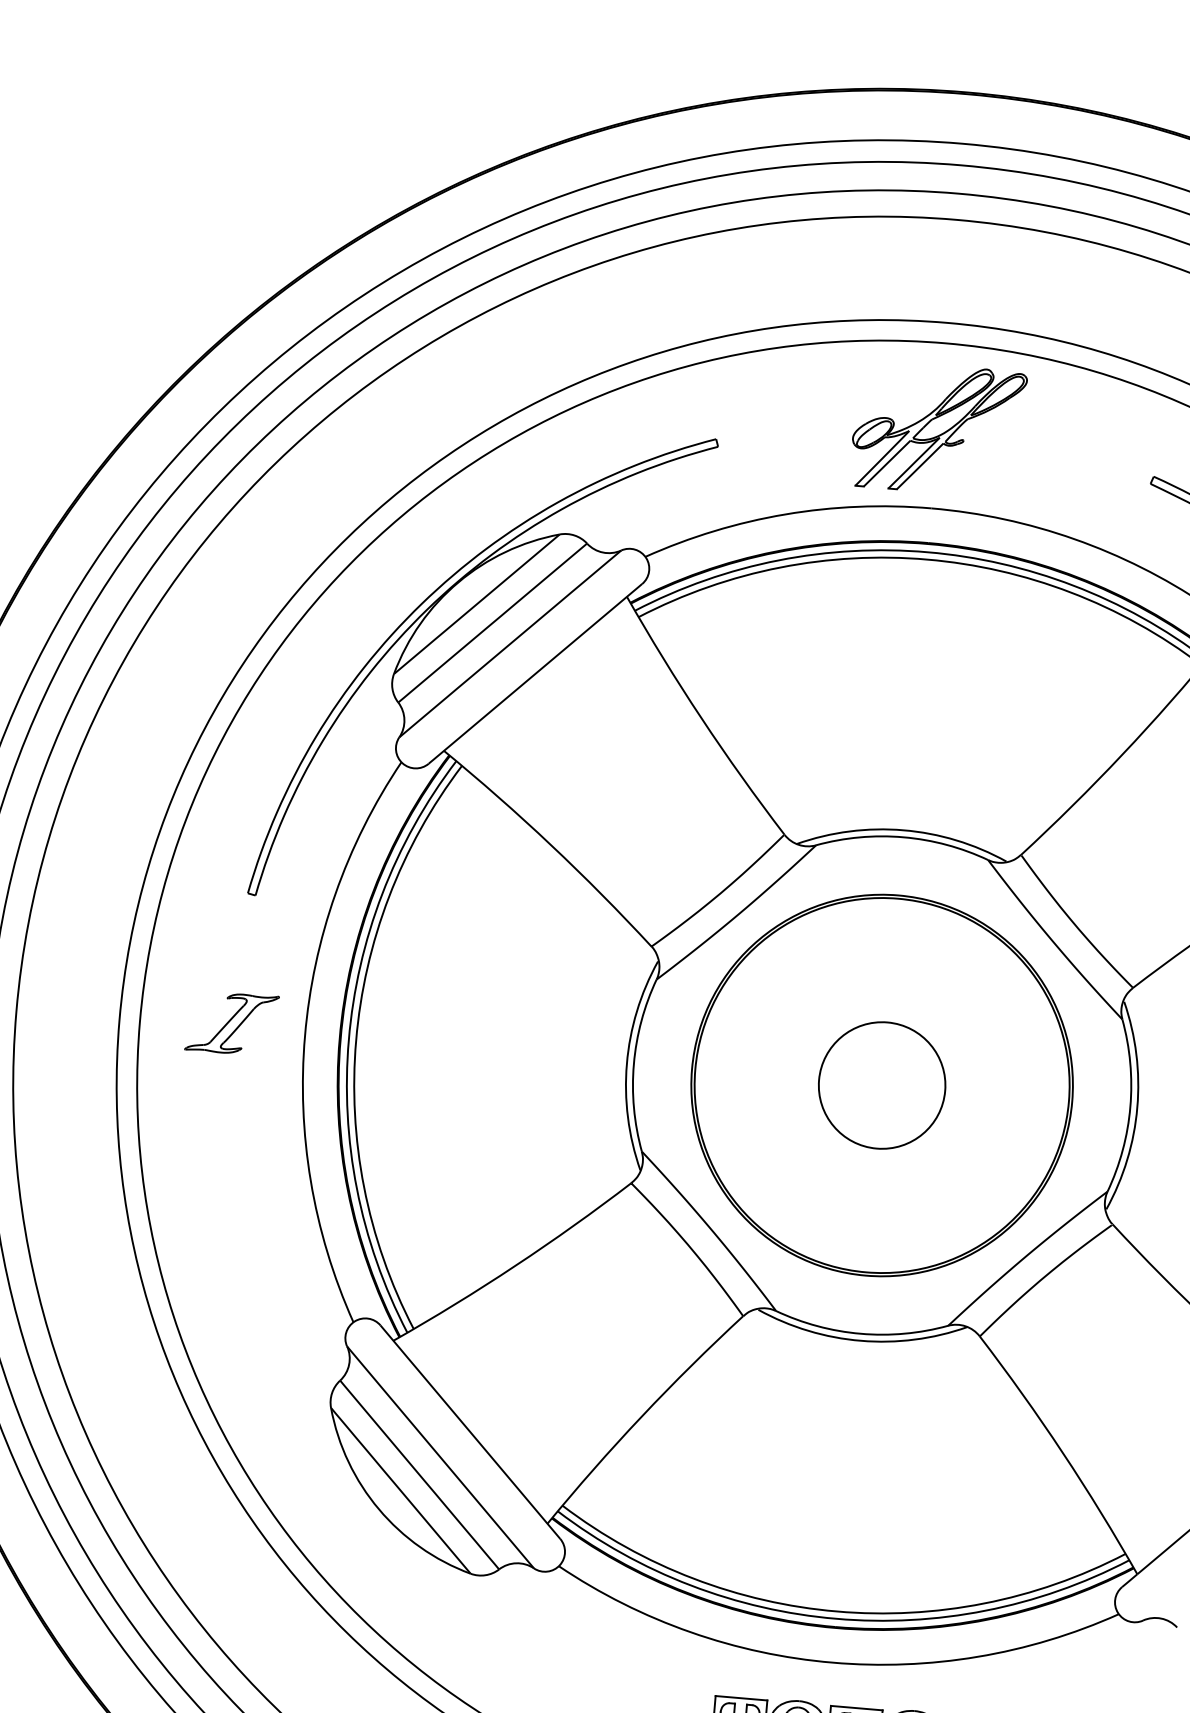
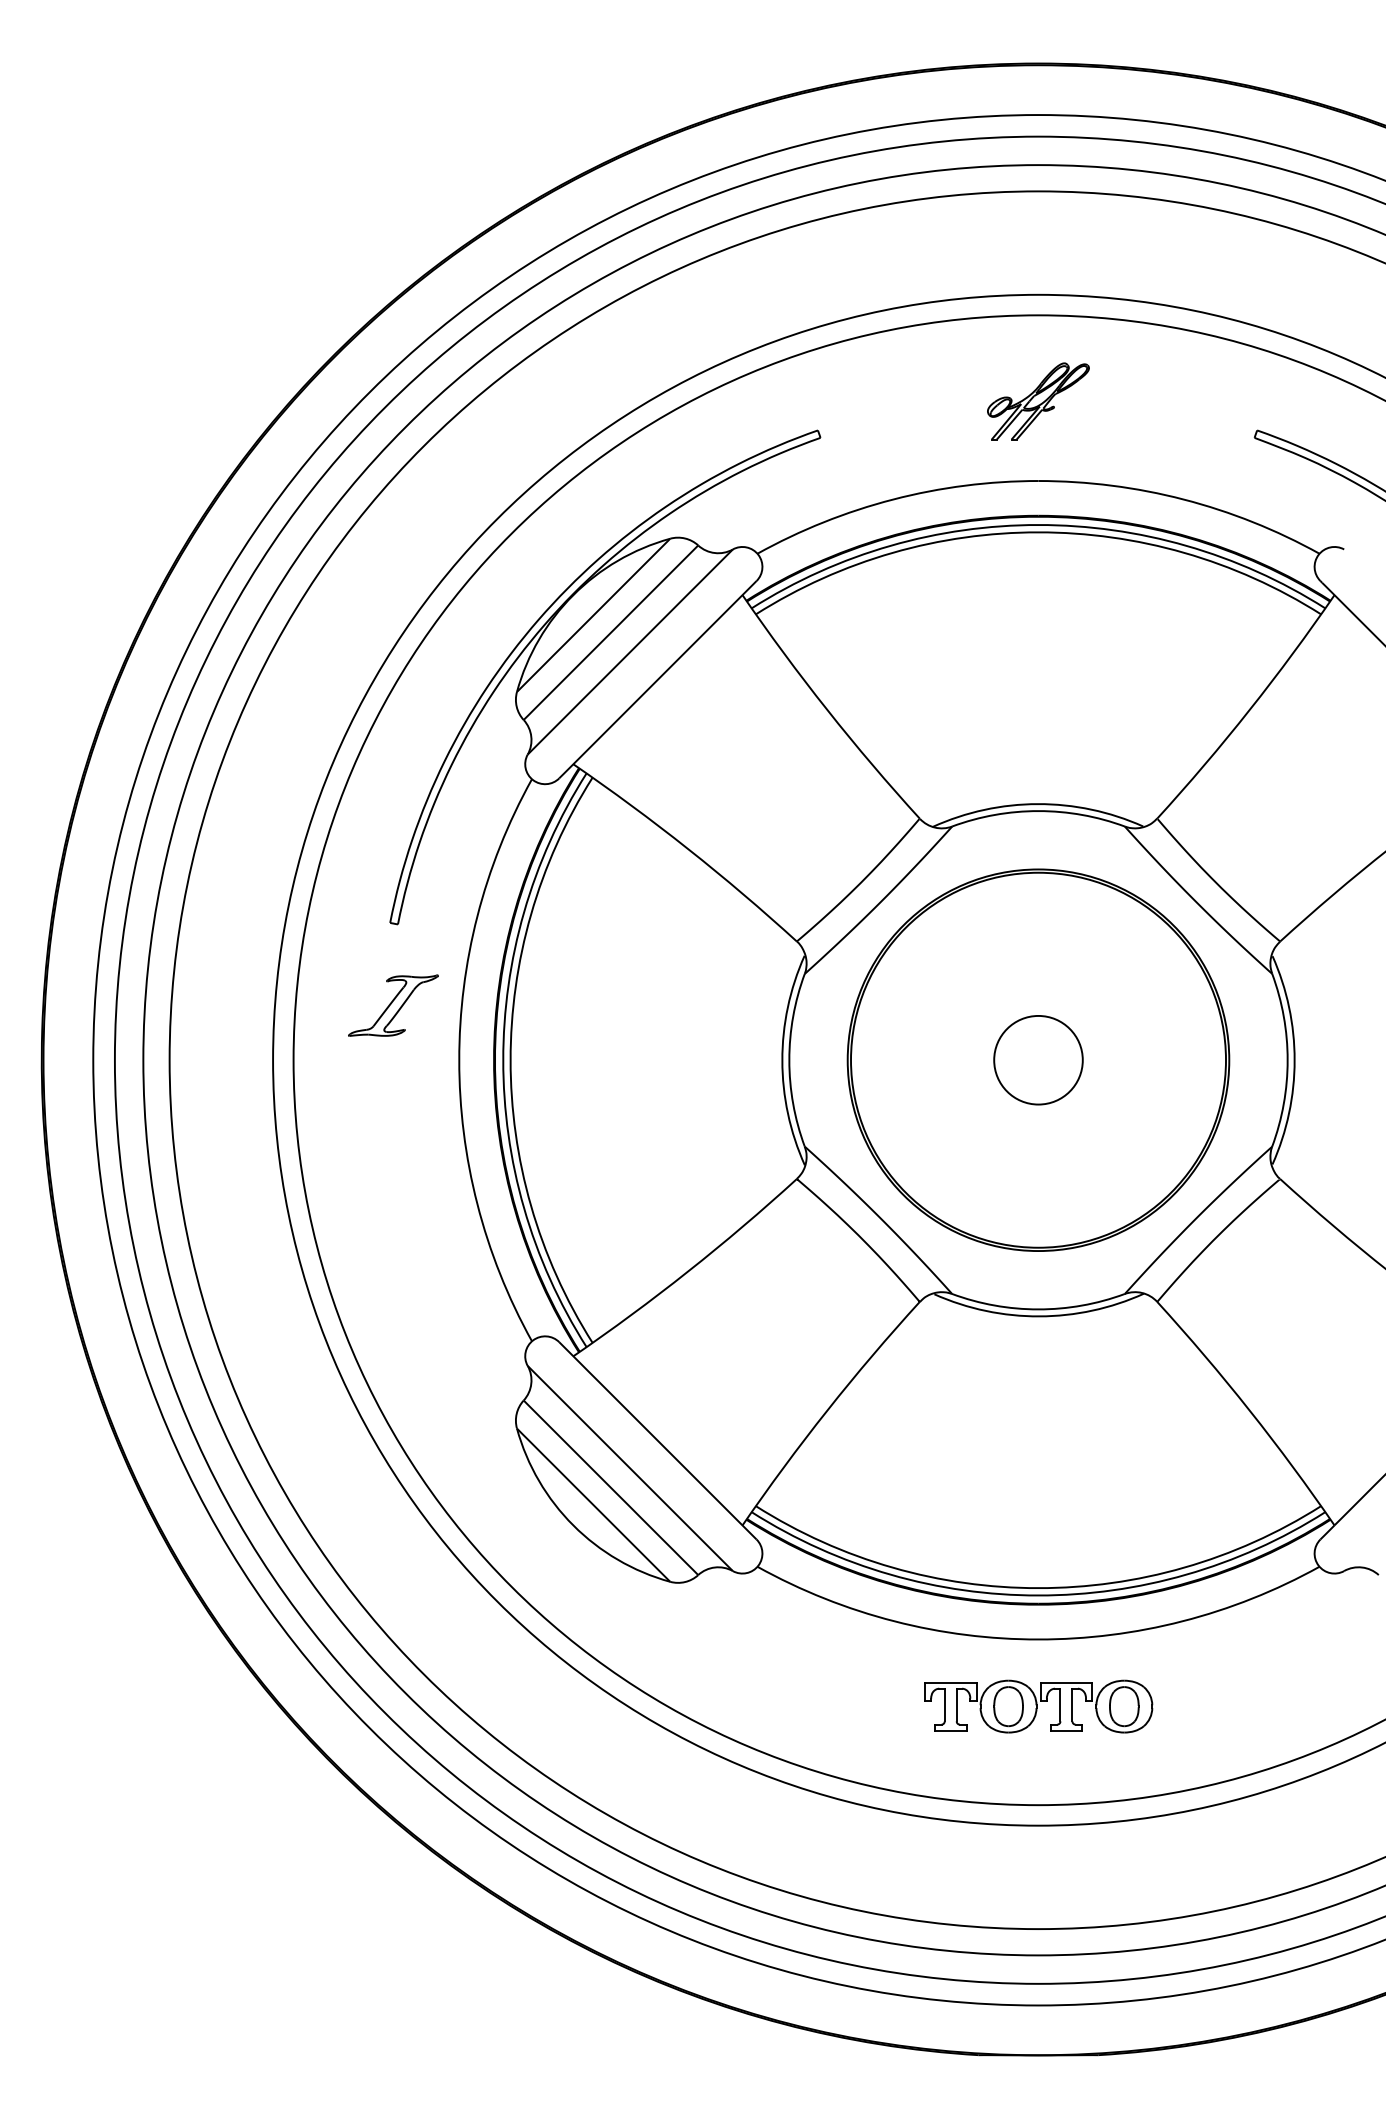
part: (938, 429) -> (1038, 401), size x0.6
part: (232, 1023) -> (393, 1005), moved
circle: (882, 1084) -> (1038, 1059), size x0.7

